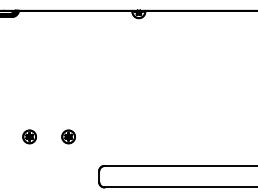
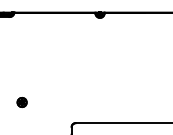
part: (68, 136) -> (49, 102), removed

